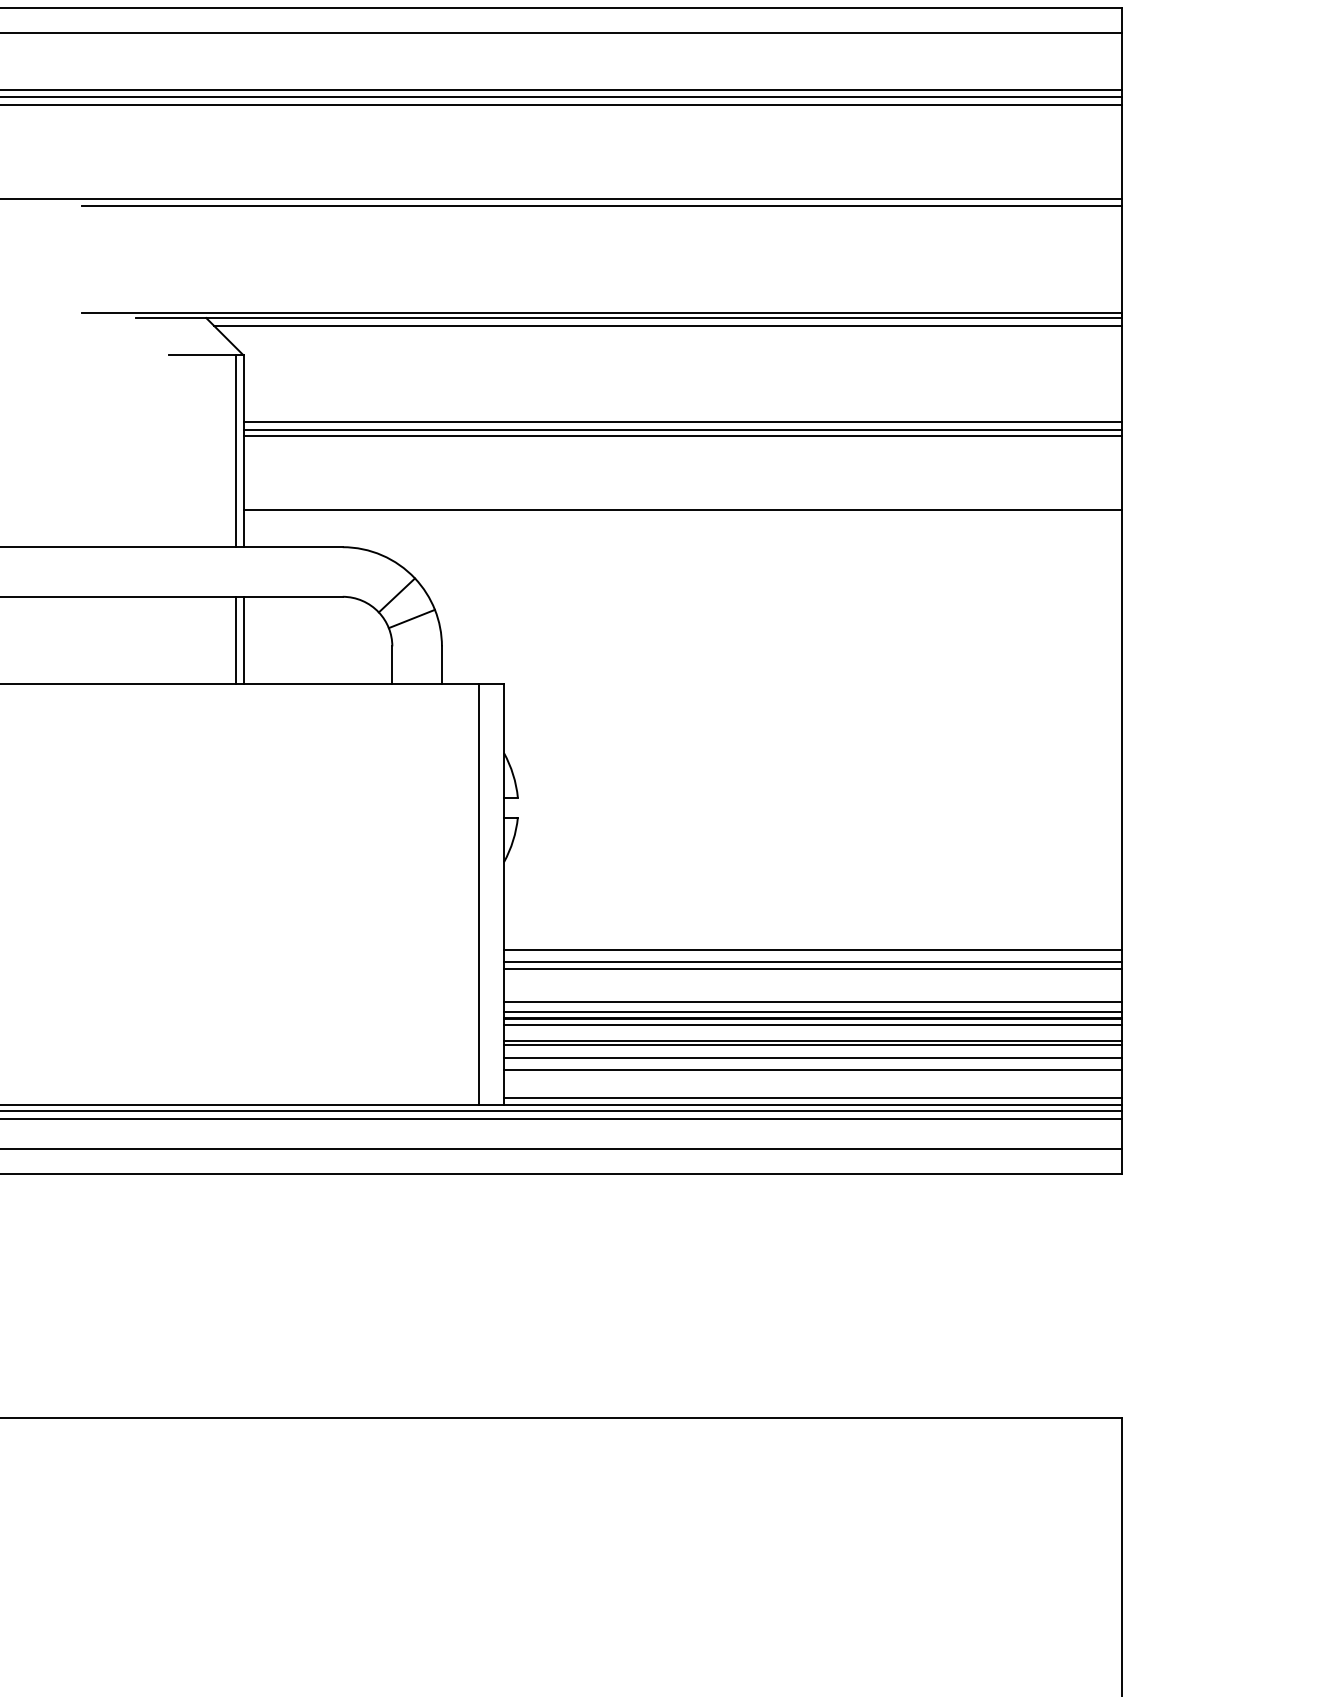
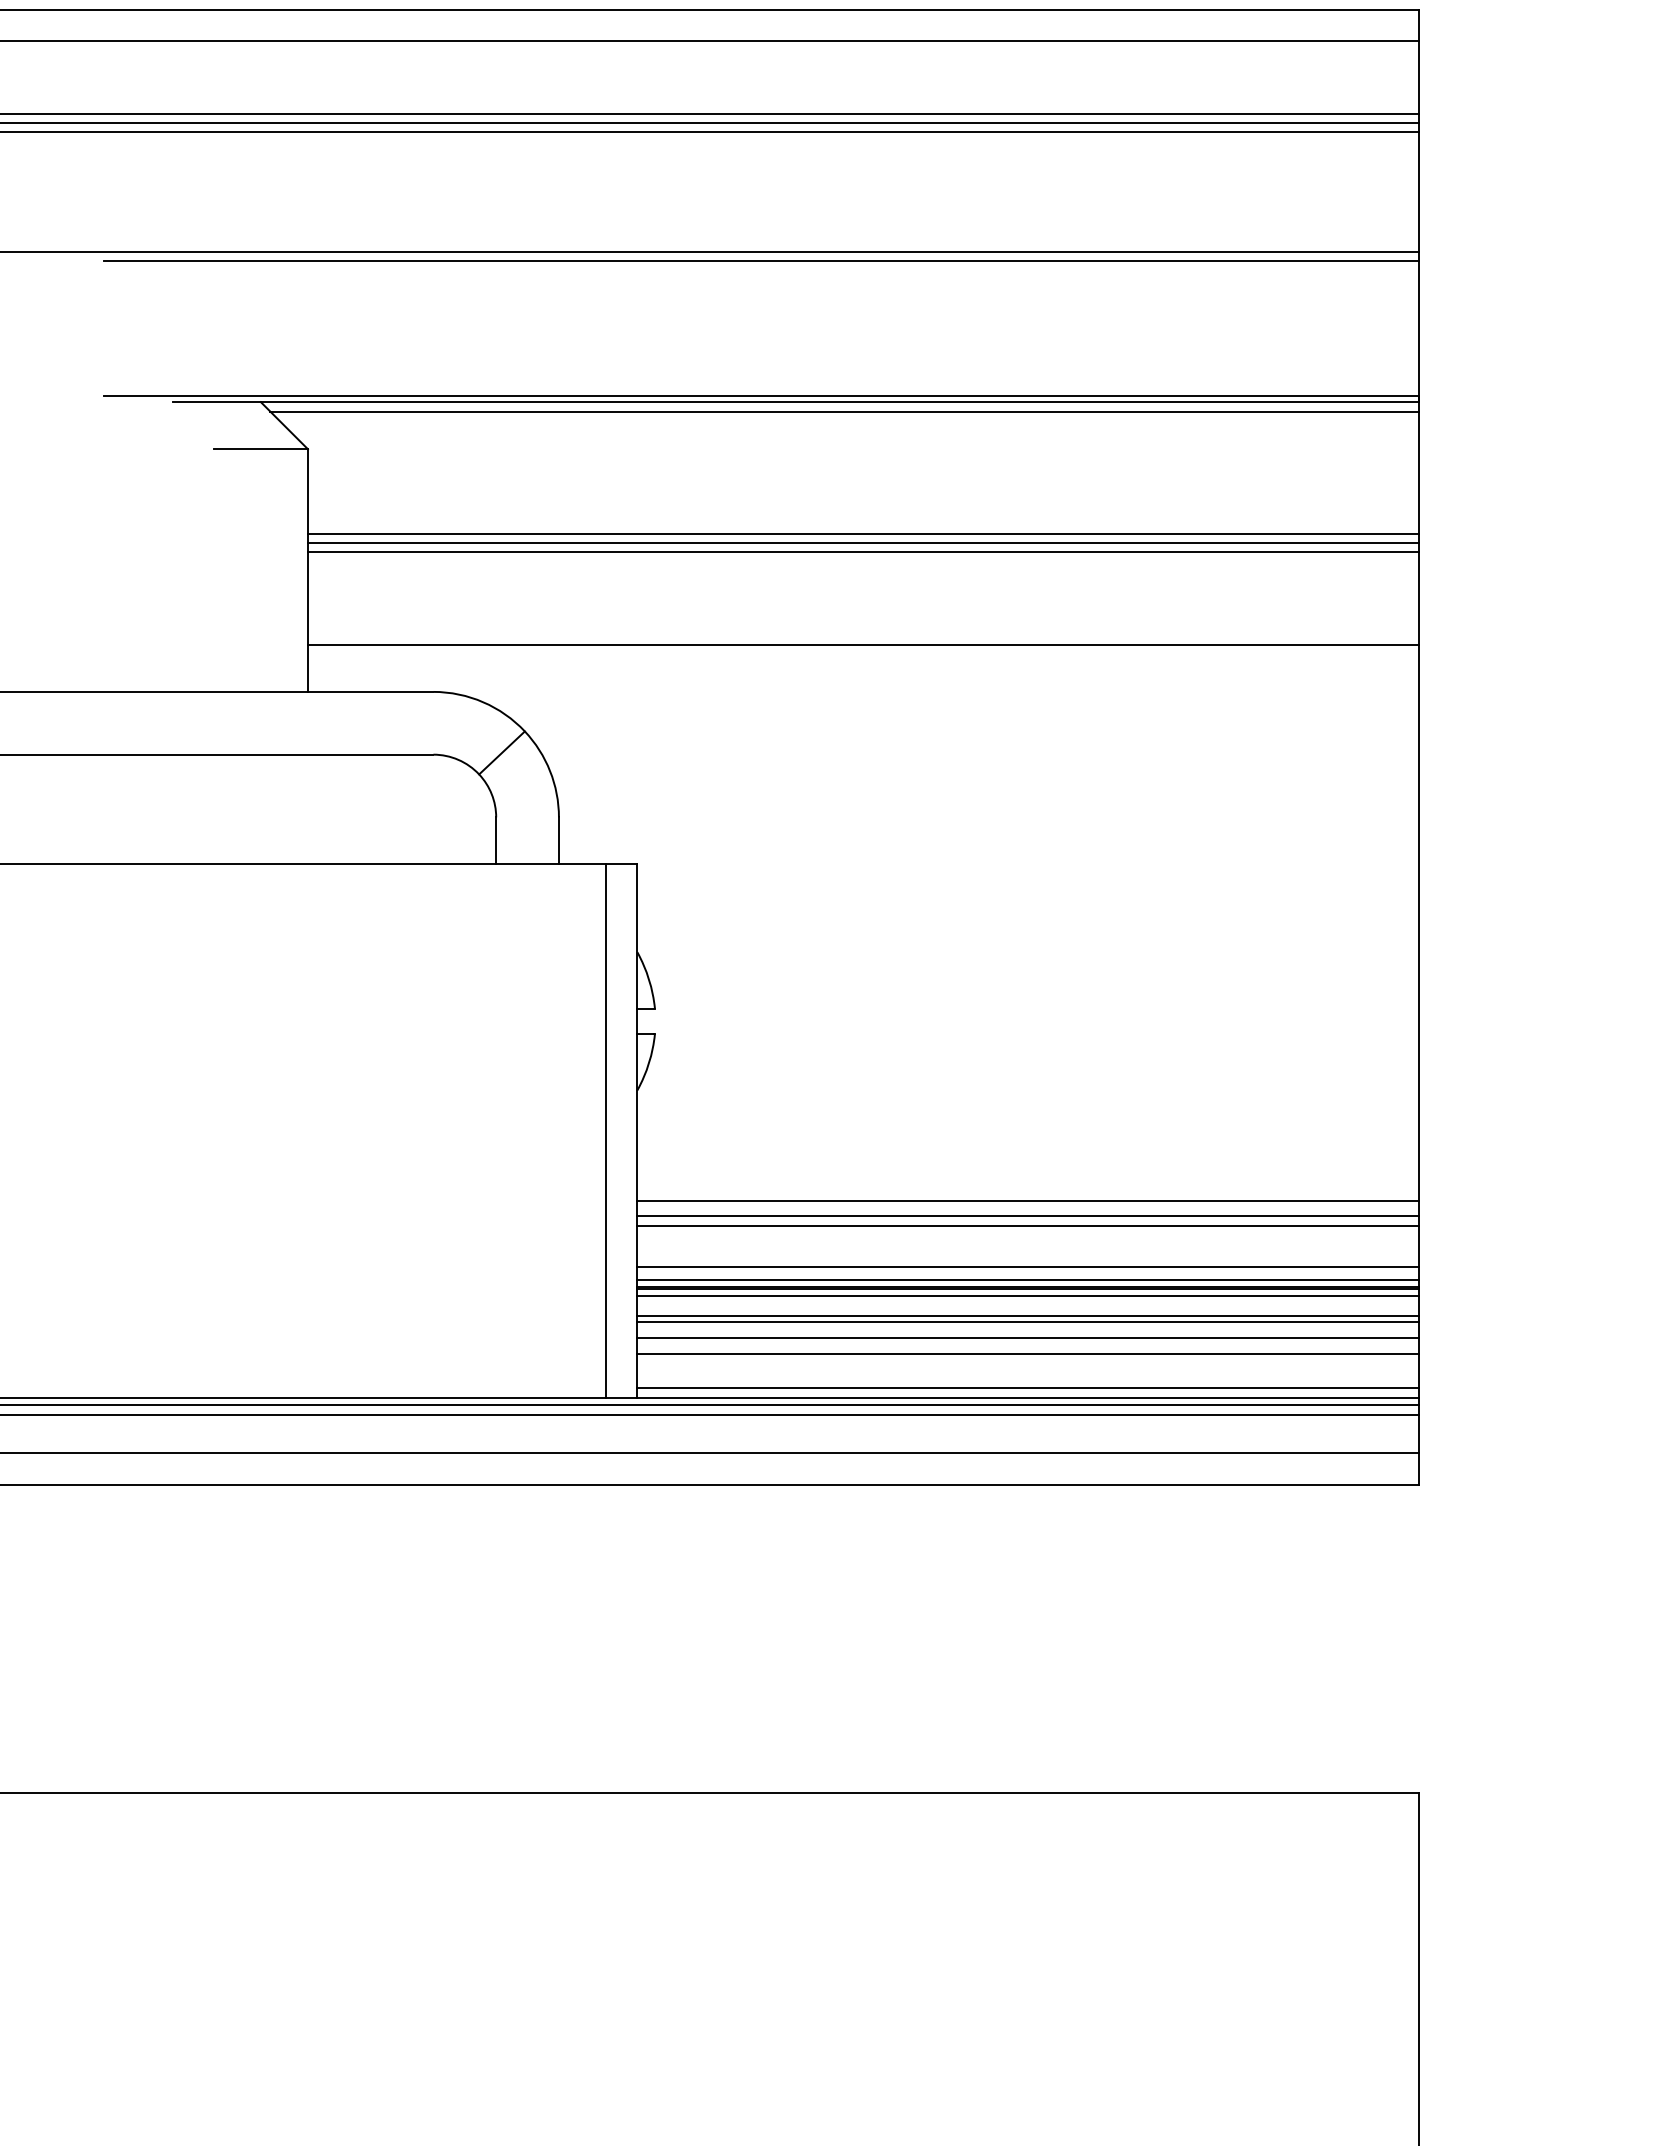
line: (236, 451) -> (298, 570), removed
line: (411, 618) -> (520, 782), removed
line: (236, 640) -> (298, 809), removed
line: (243, 640) -> (307, 809), removed

